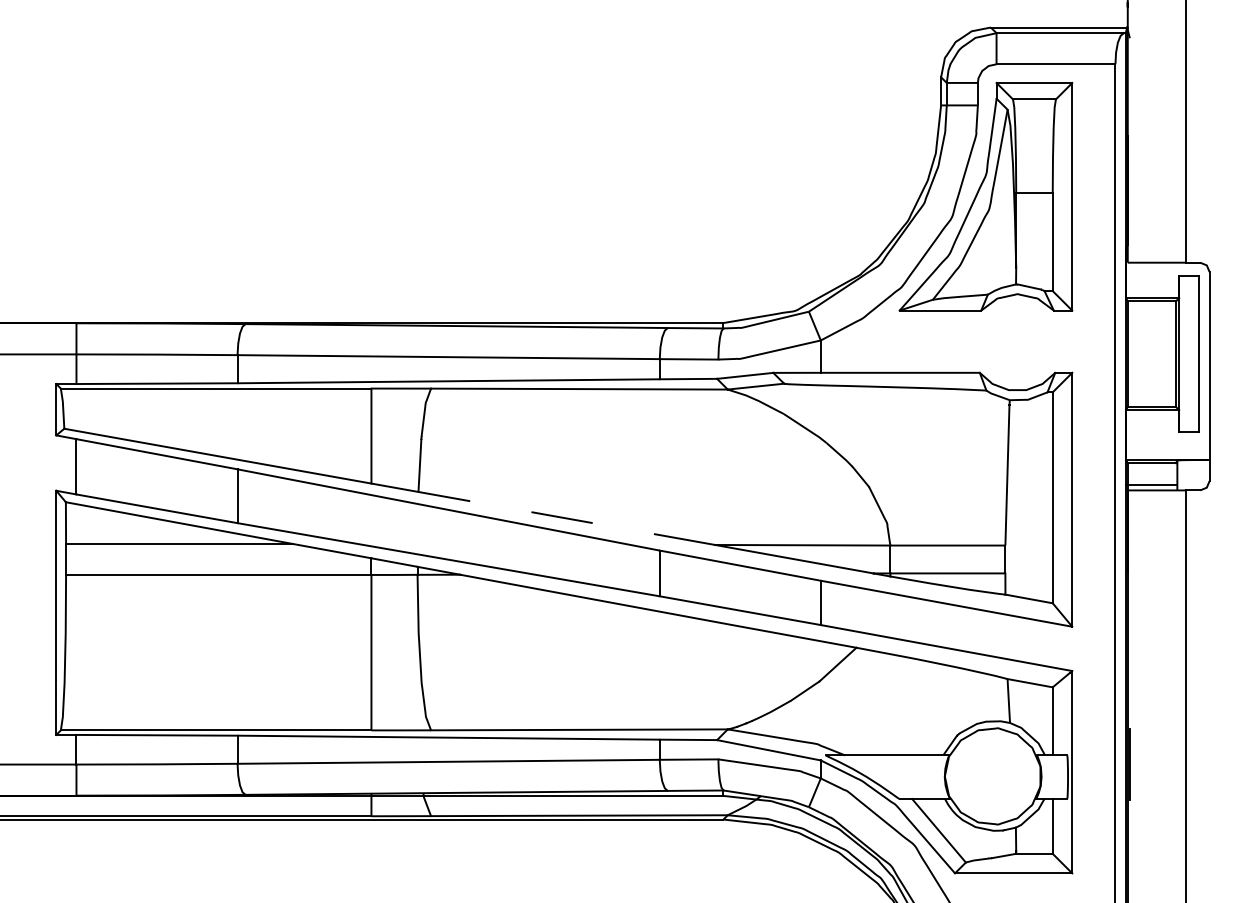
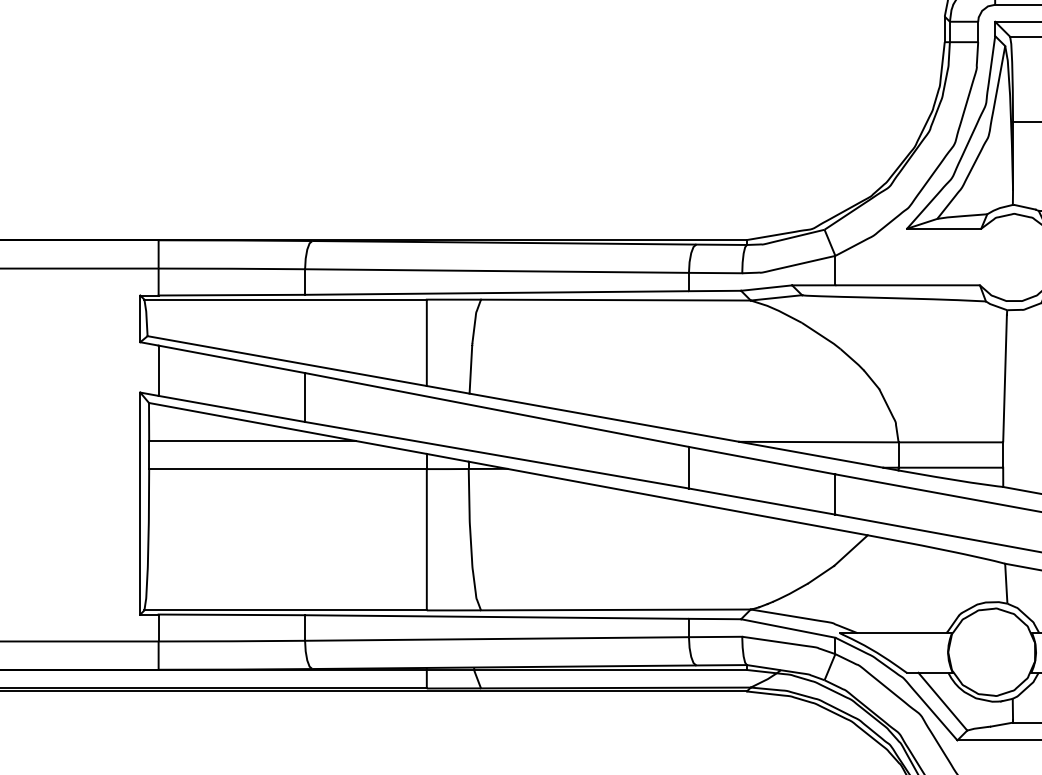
line: (566, 518) -> (604, 417), dashed -> solid

